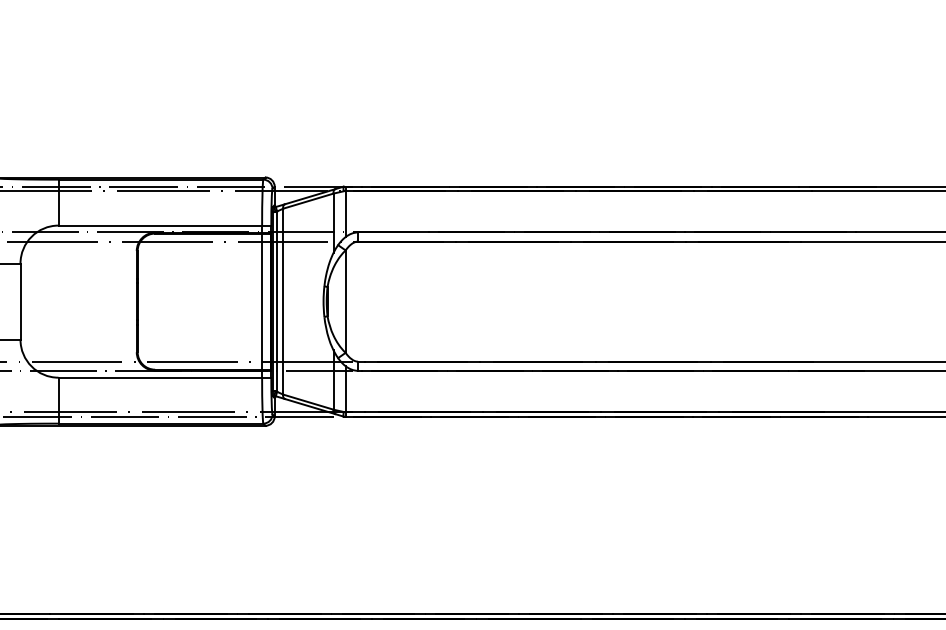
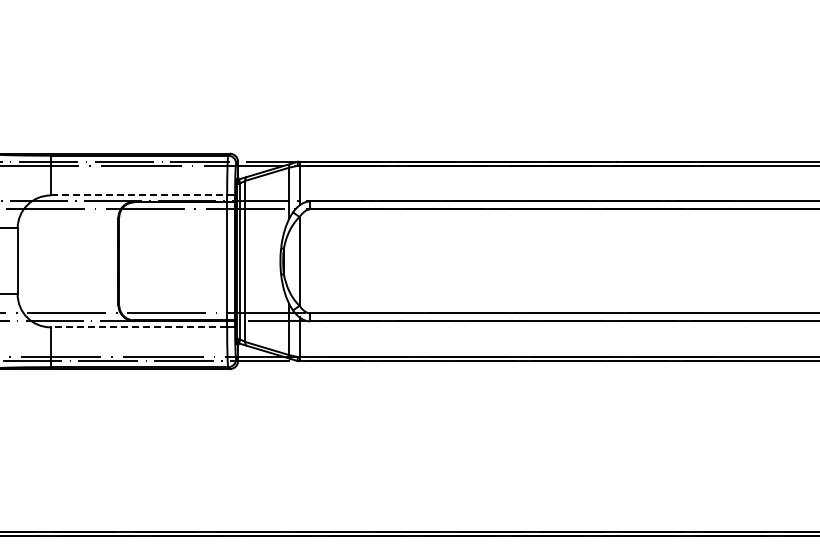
line: (161, 225) -> (139, 195), solid -> dashed
line: (159, 377) -> (138, 327), solid -> dashed

